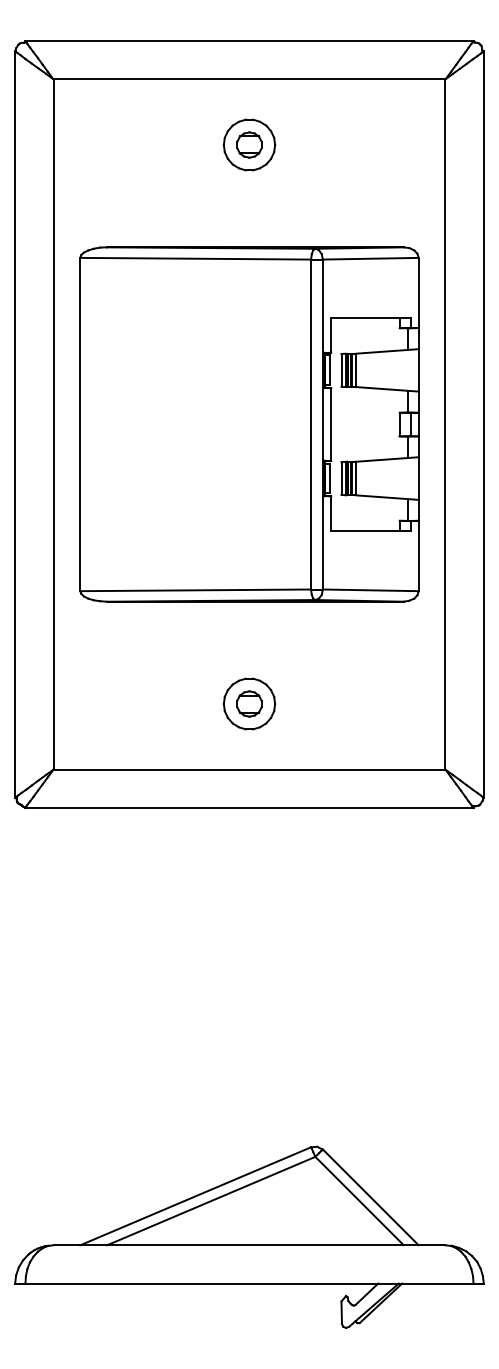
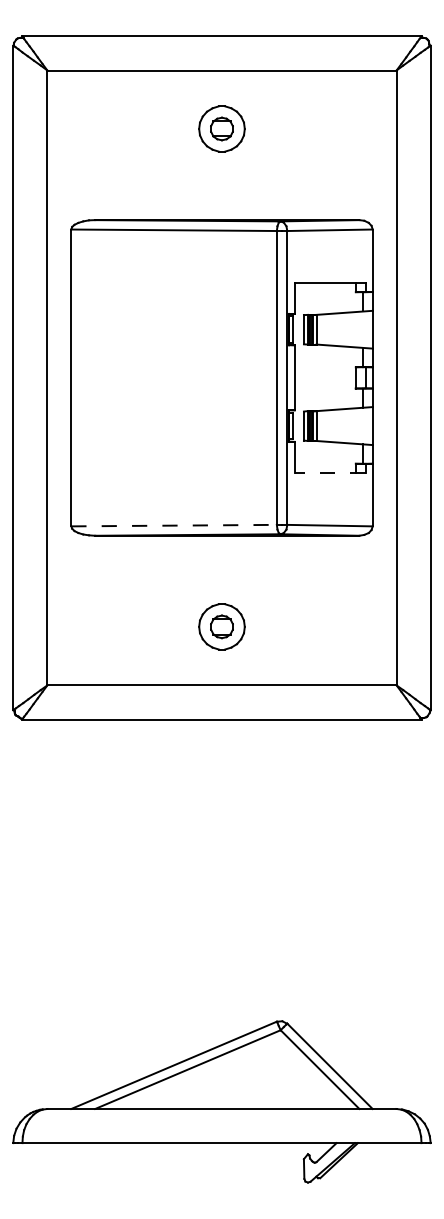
line: (370, 531) -> (329, 473), solid -> dashed
line: (196, 590) -> (174, 525), solid -> dashed

